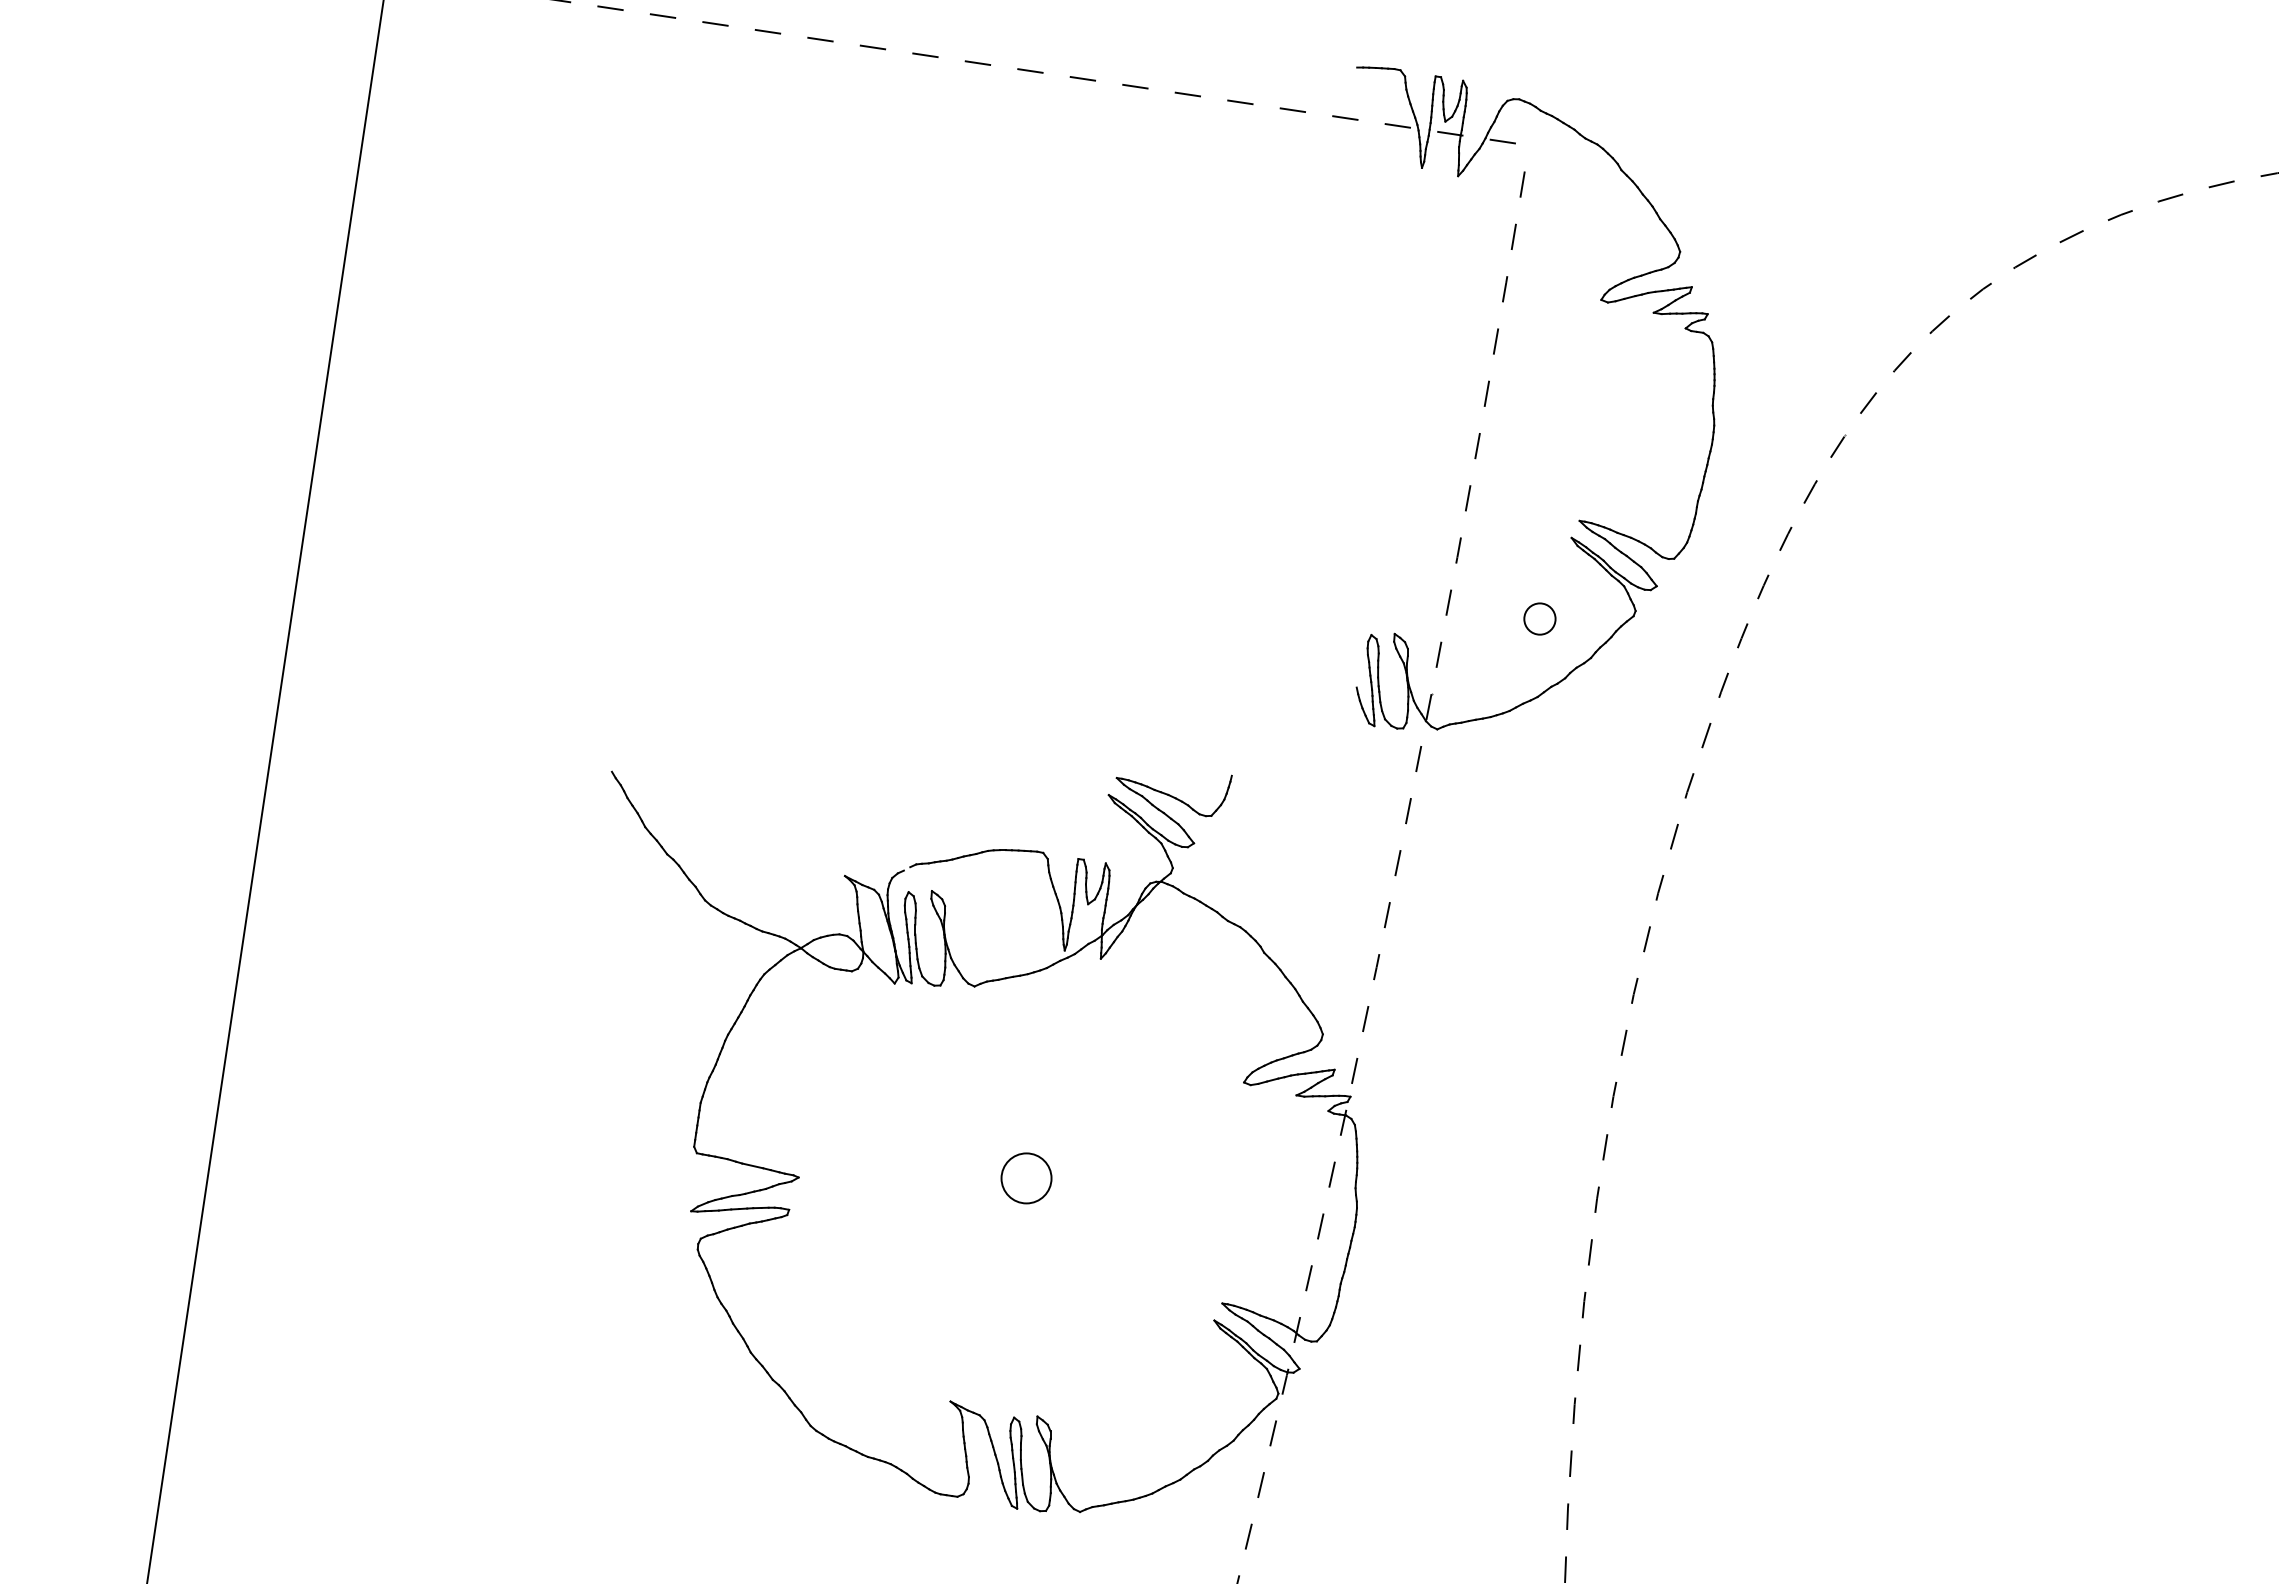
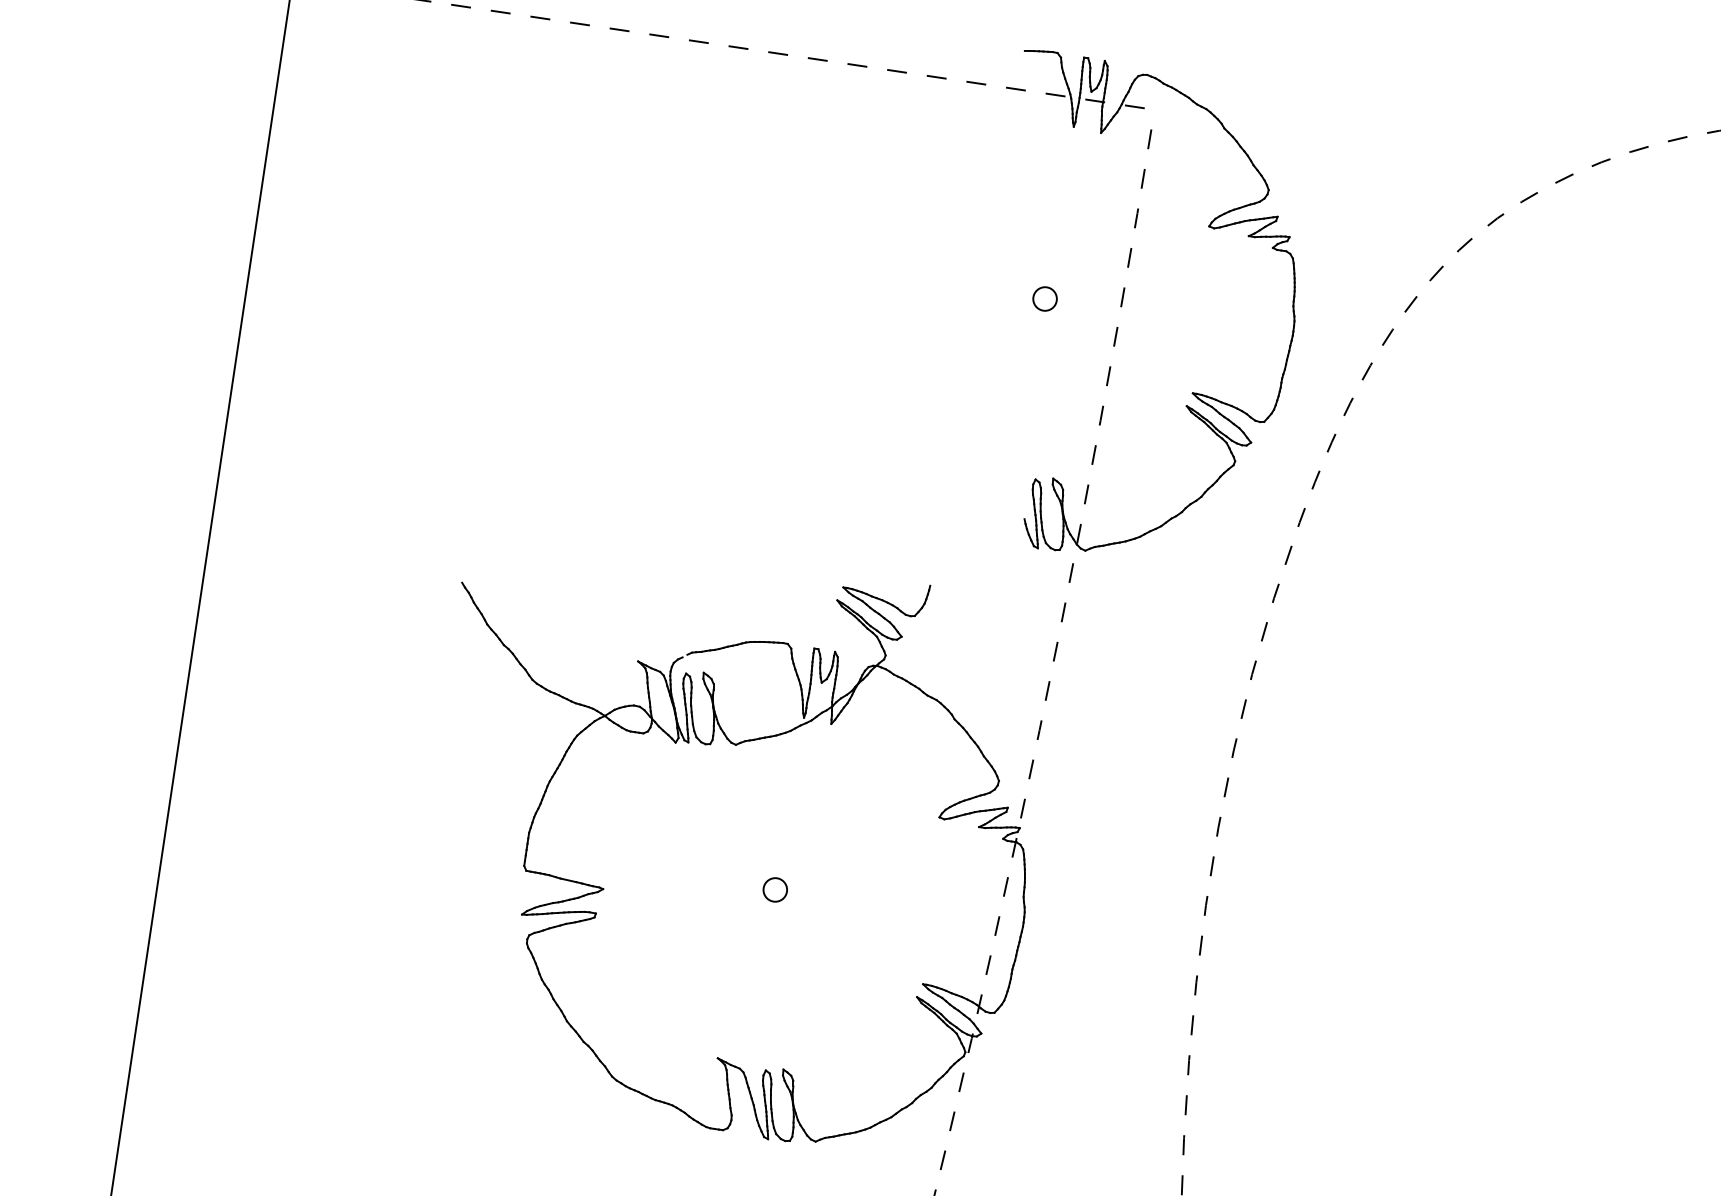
circle: (1539, 618) -> (1044, 298), moved
circle: (1026, 1178) -> (775, 889), size x0.62

